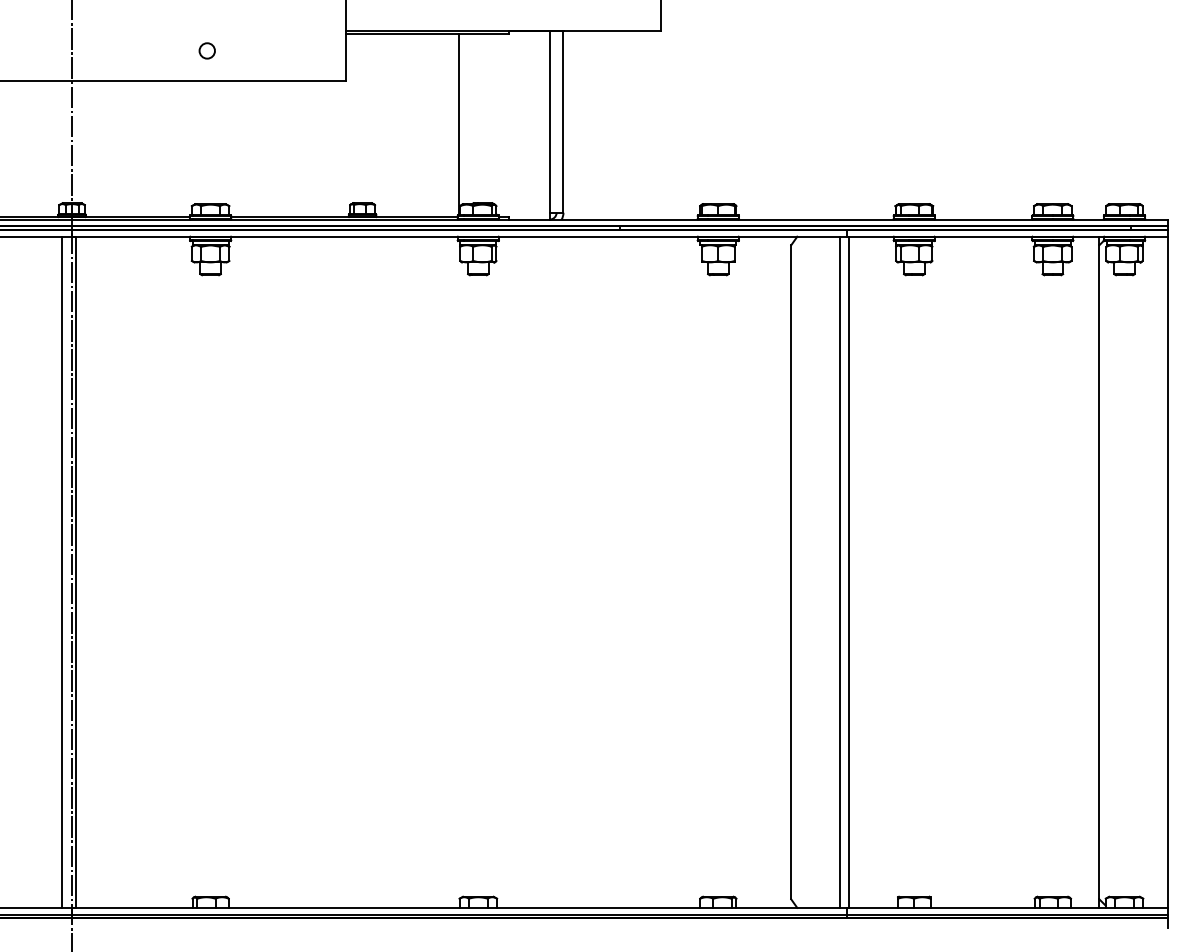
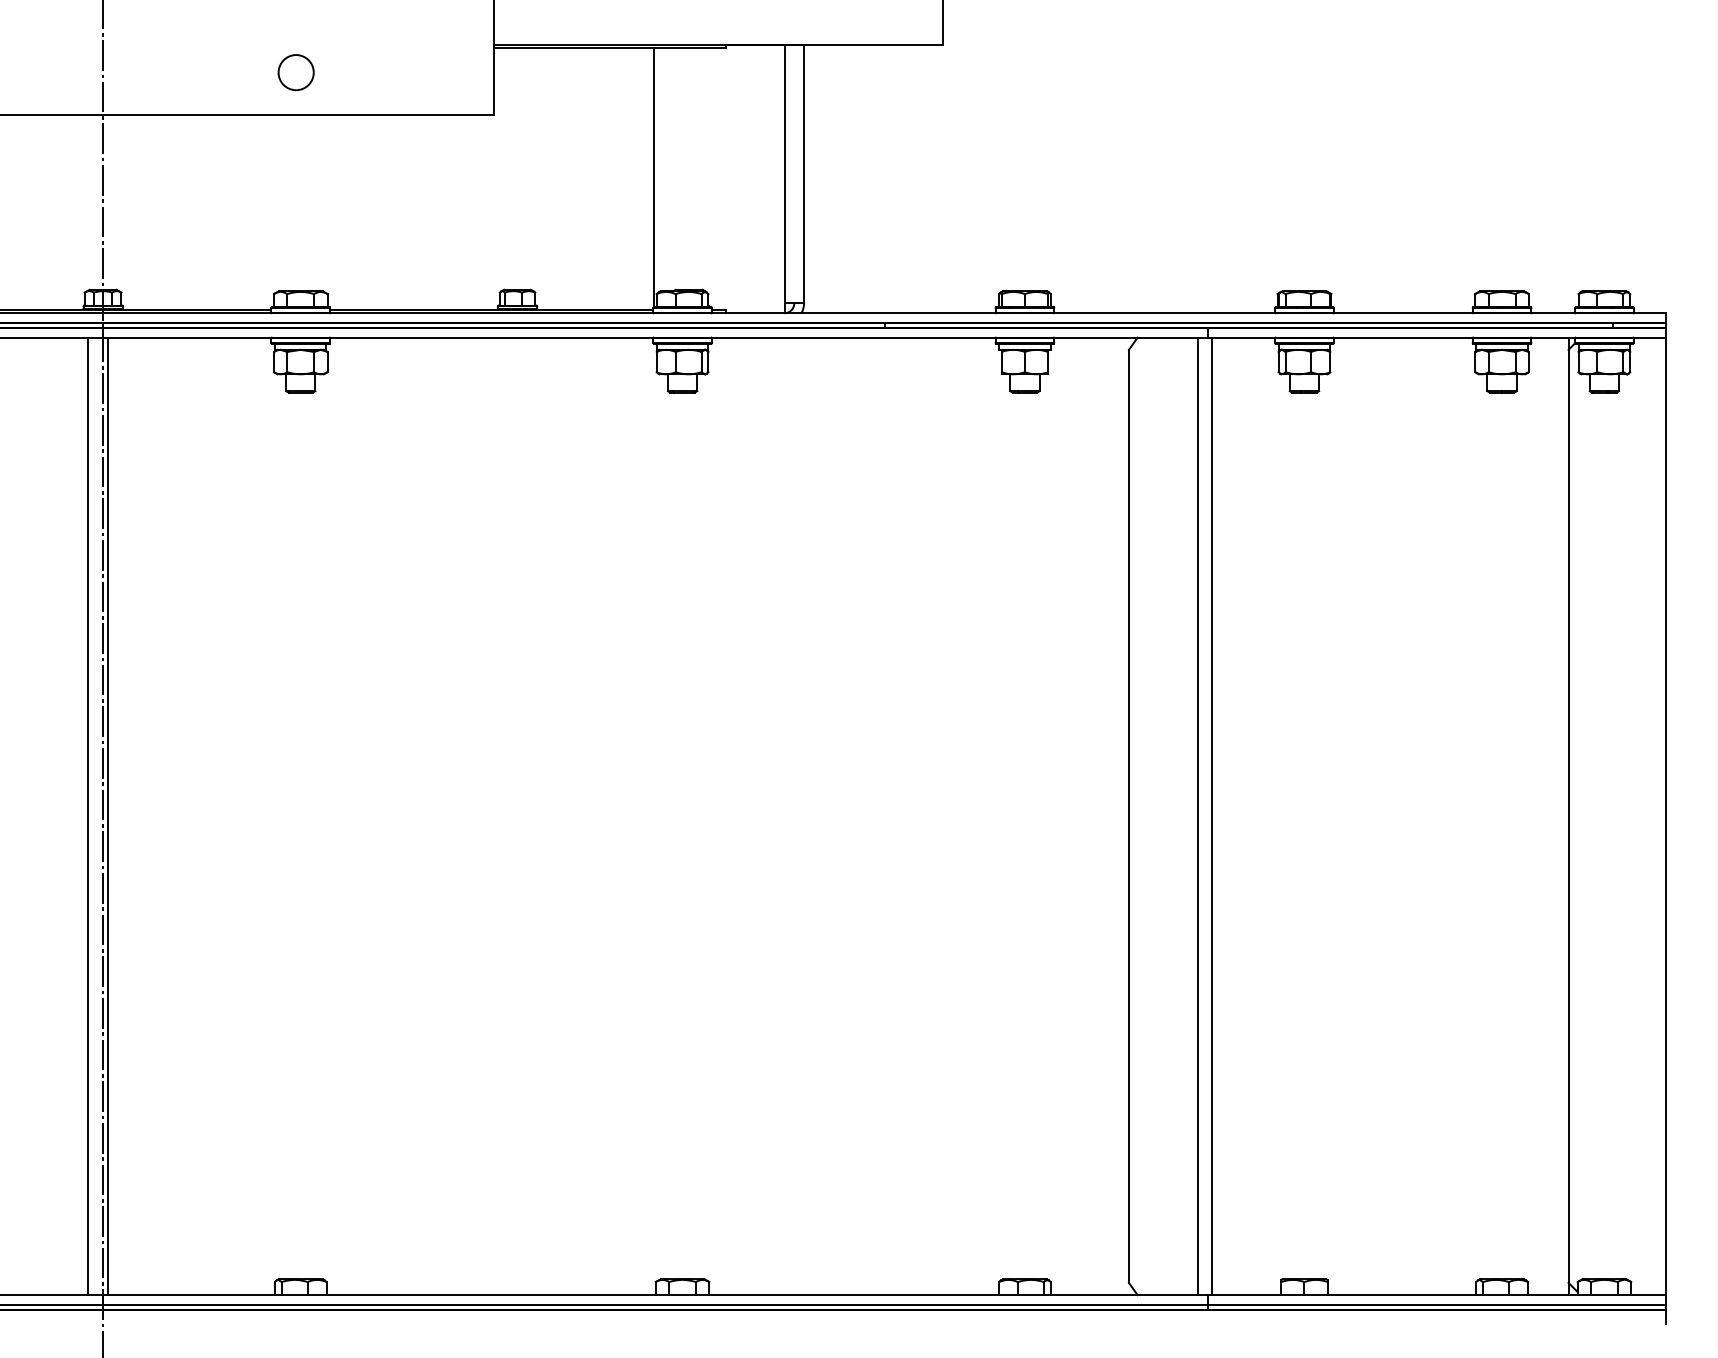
circle: (206, 50) -> (294, 72), size x1.6

